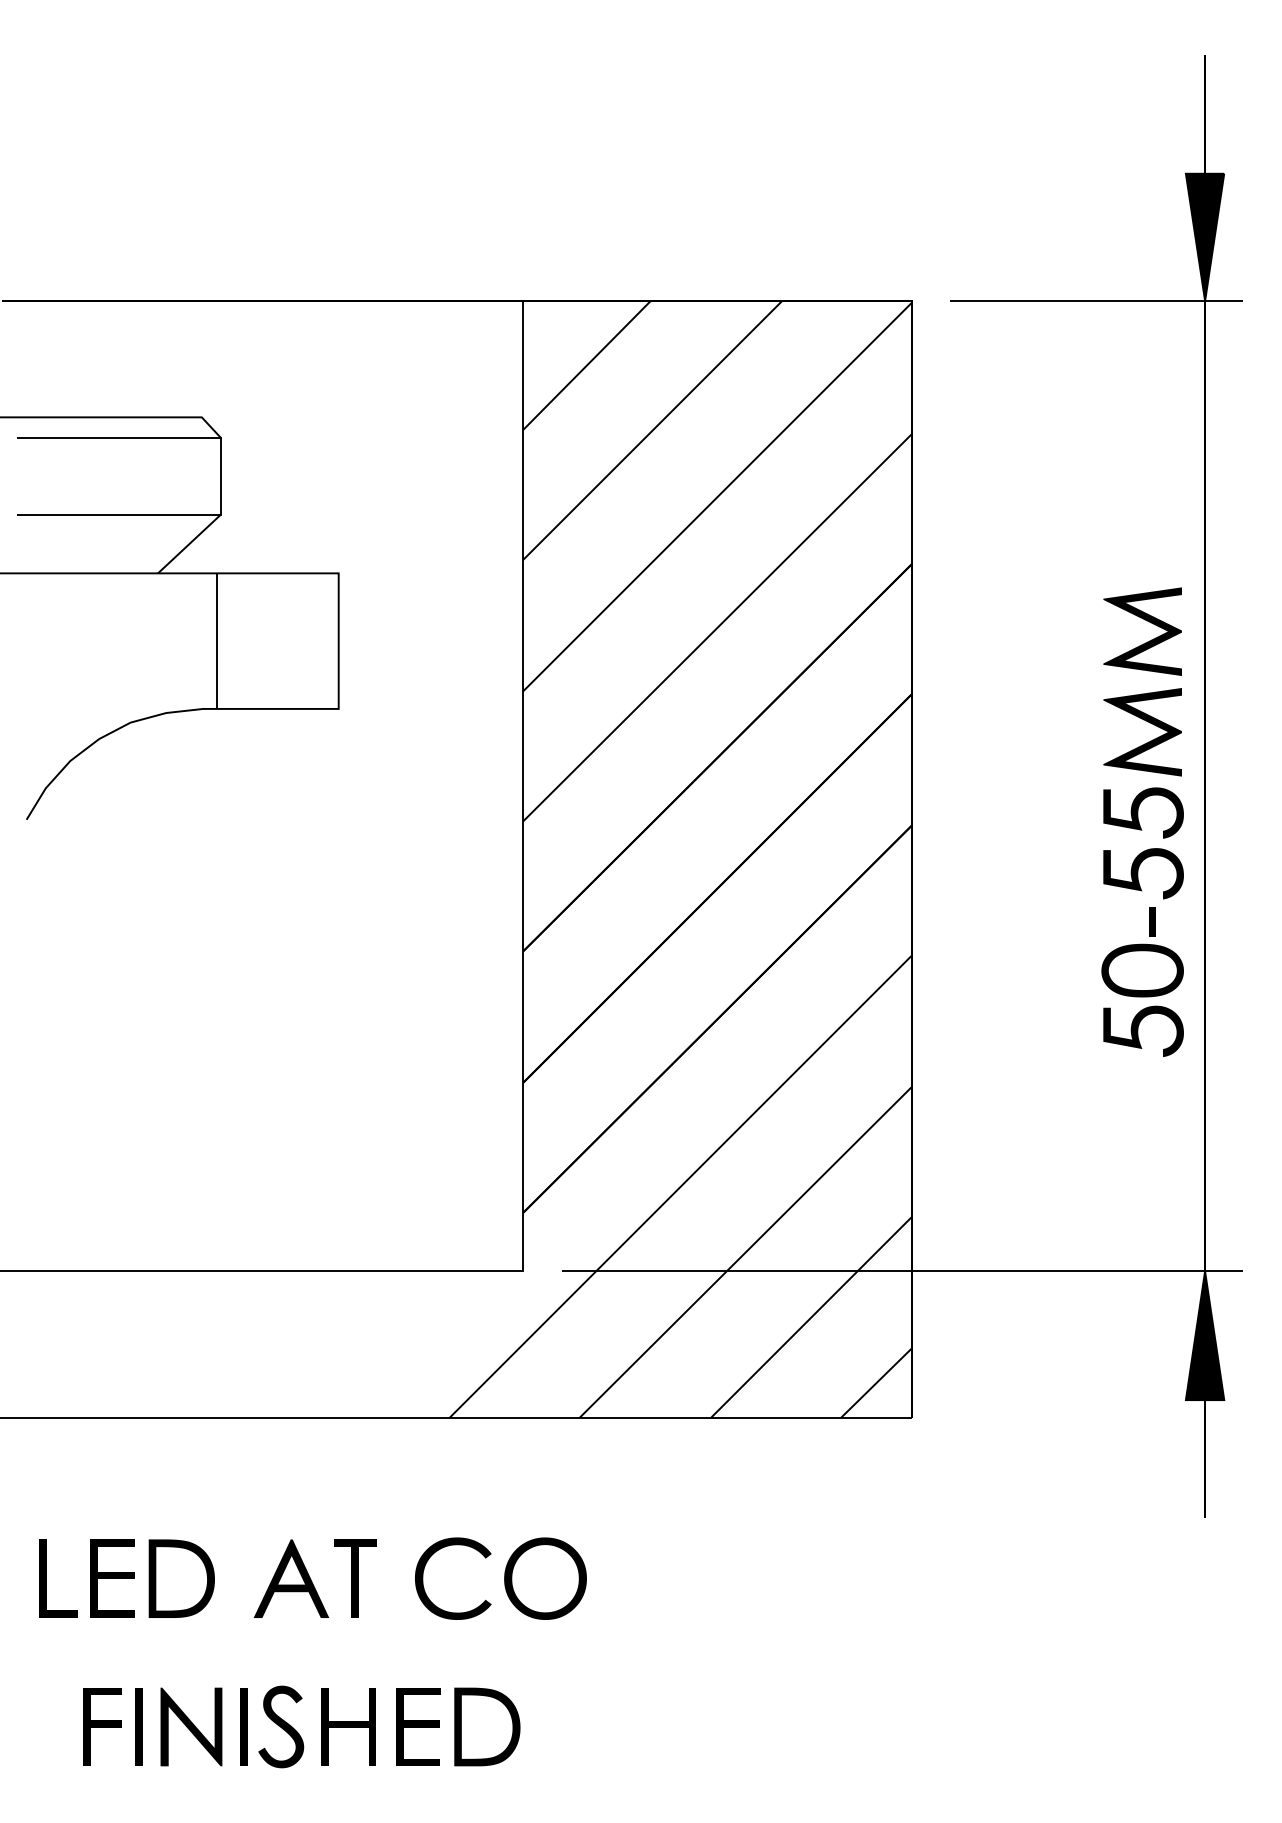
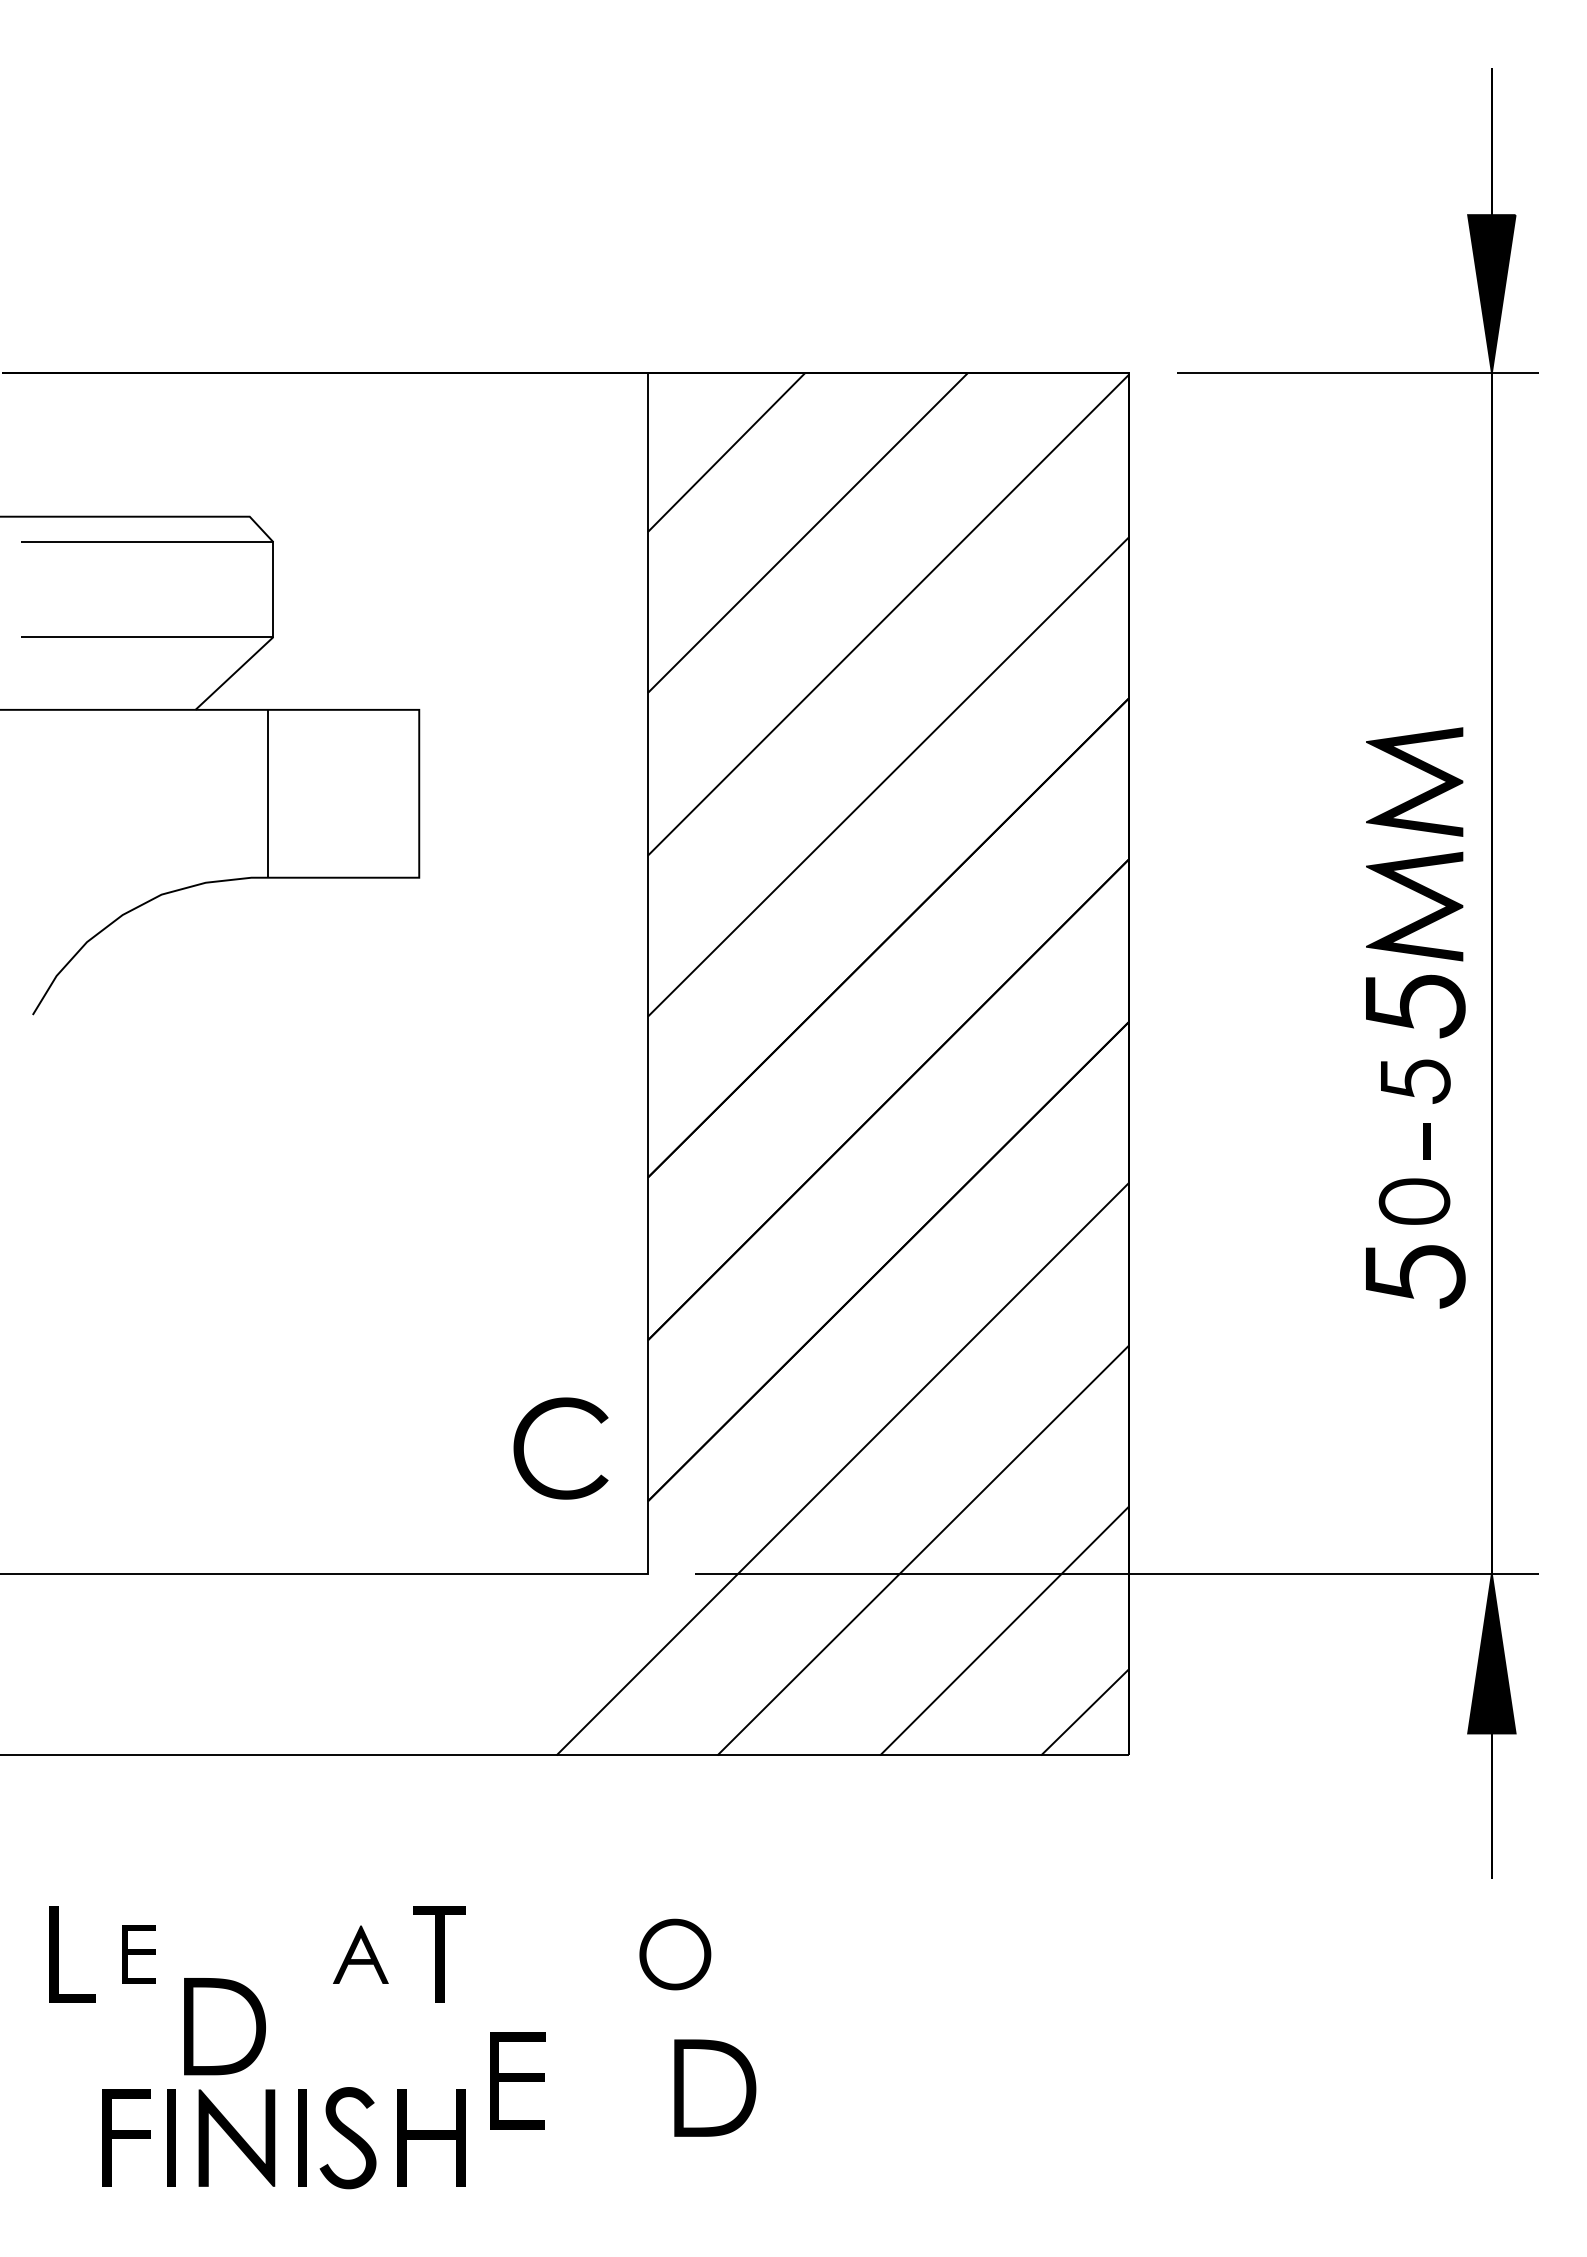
part: (1143, 873) -> (1415, 1081), size x0.7
part: (1142, 970) -> (1414, 1201), size x0.7
part: (423, 1574) -> (524, 1443), moved
part: (111, 1578) -> (138, 1954), size x0.6
part: (181, 1578) -> (224, 2026), moved
part: (291, 1578) -> (360, 1954), size x0.6
part: (545, 1578) -> (675, 1954), size x0.7
part: (418, 1726) -> (517, 2080), moved
part: (487, 1726) -> (715, 2087), moved

